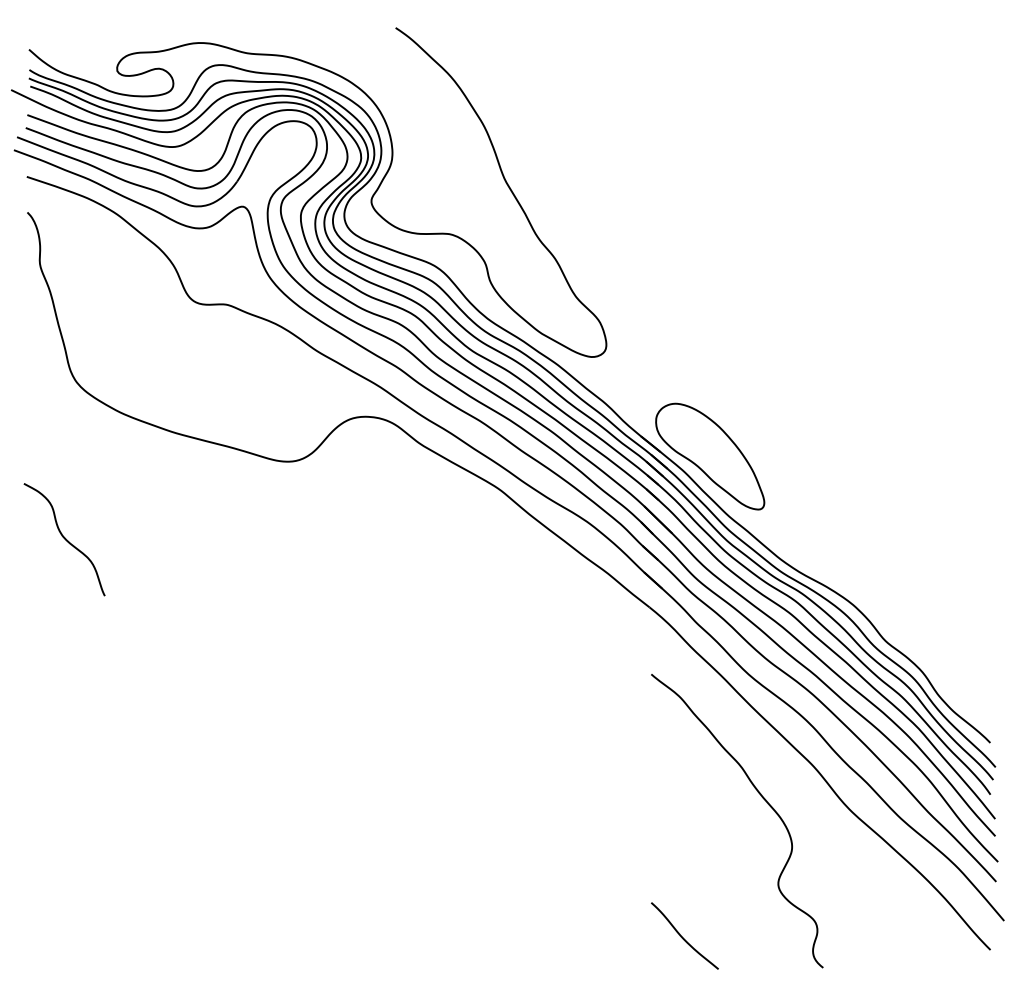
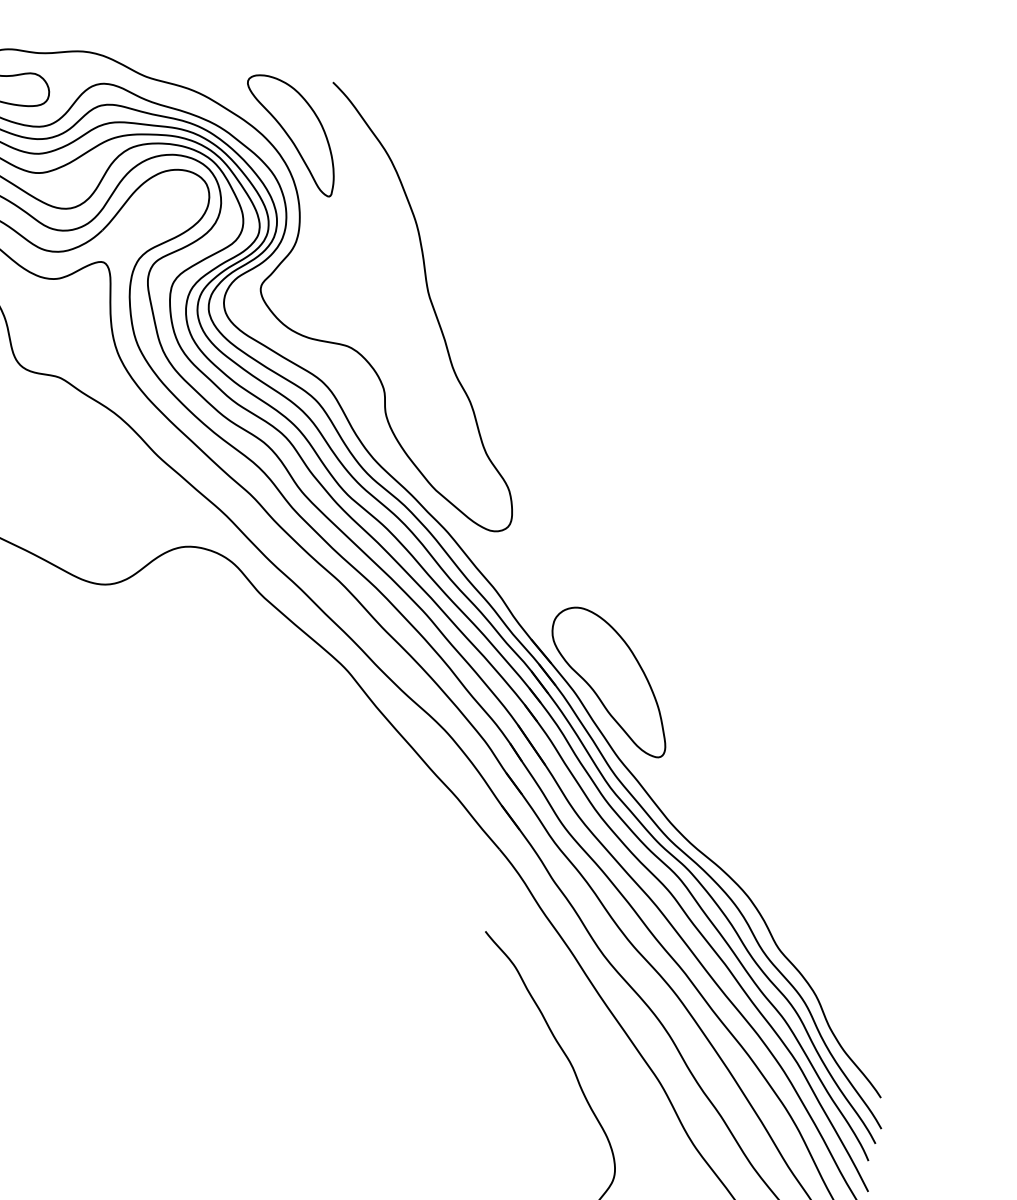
part: (370, 75) -> (290, 134), added

